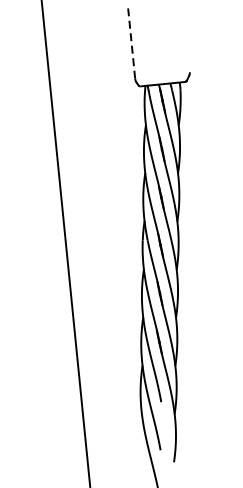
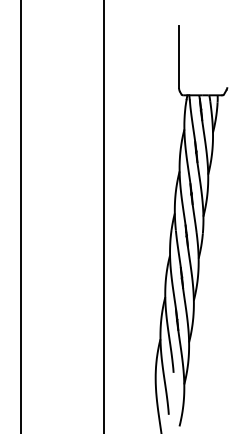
line: (132, 43) -> (179, 57), dashed -> solid

